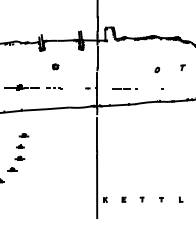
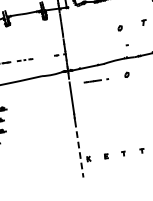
part: (55, 66) -> (22, 39), removed
line: (124, 88) -> (95, 80), moved
part: (156, 118) -> (126, 74), added
line: (97, 188) -> (79, 149), solid -> dashed

